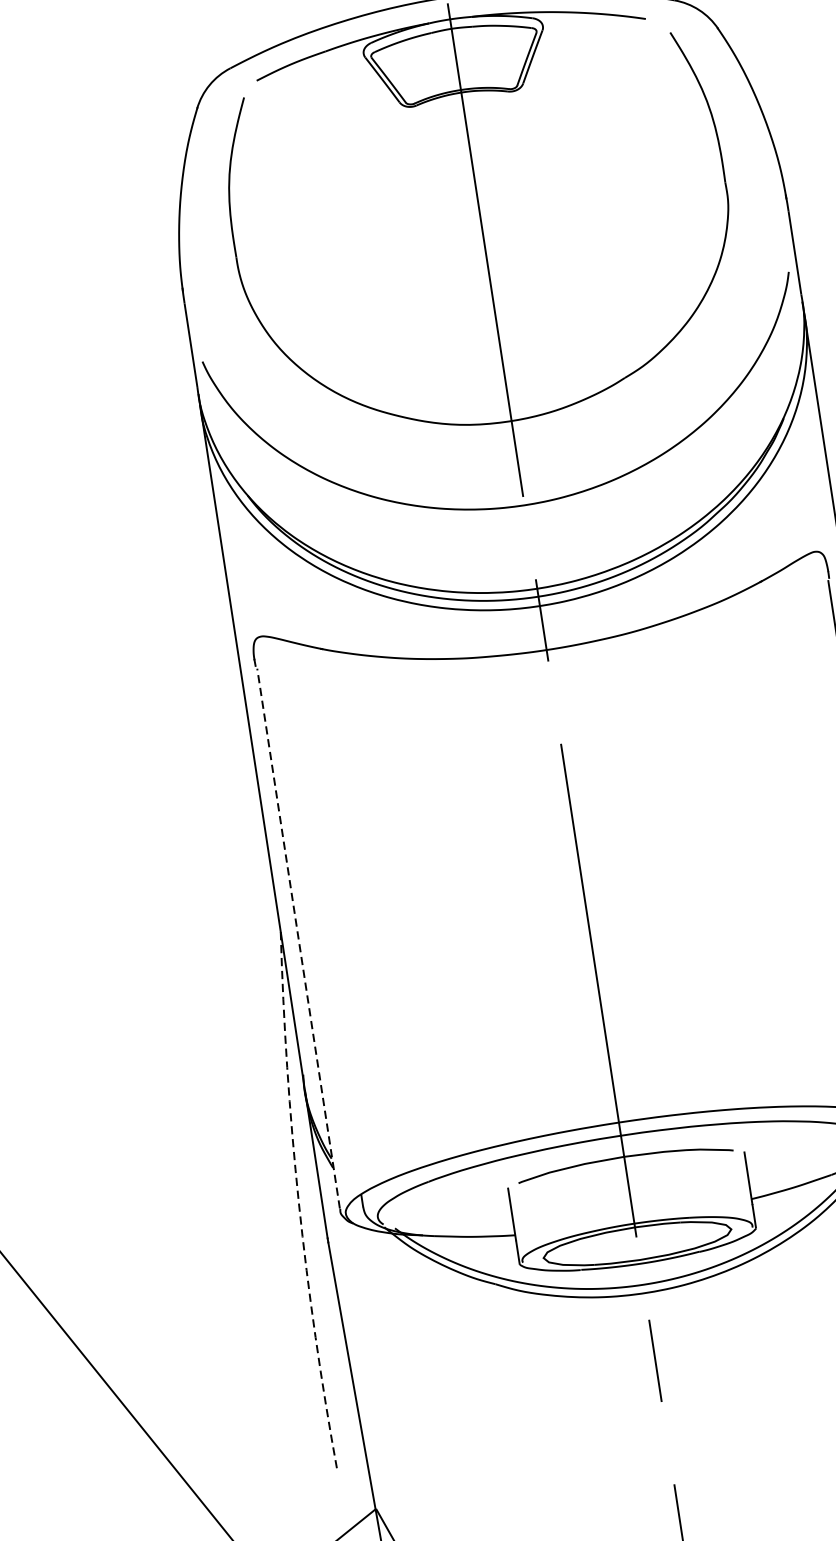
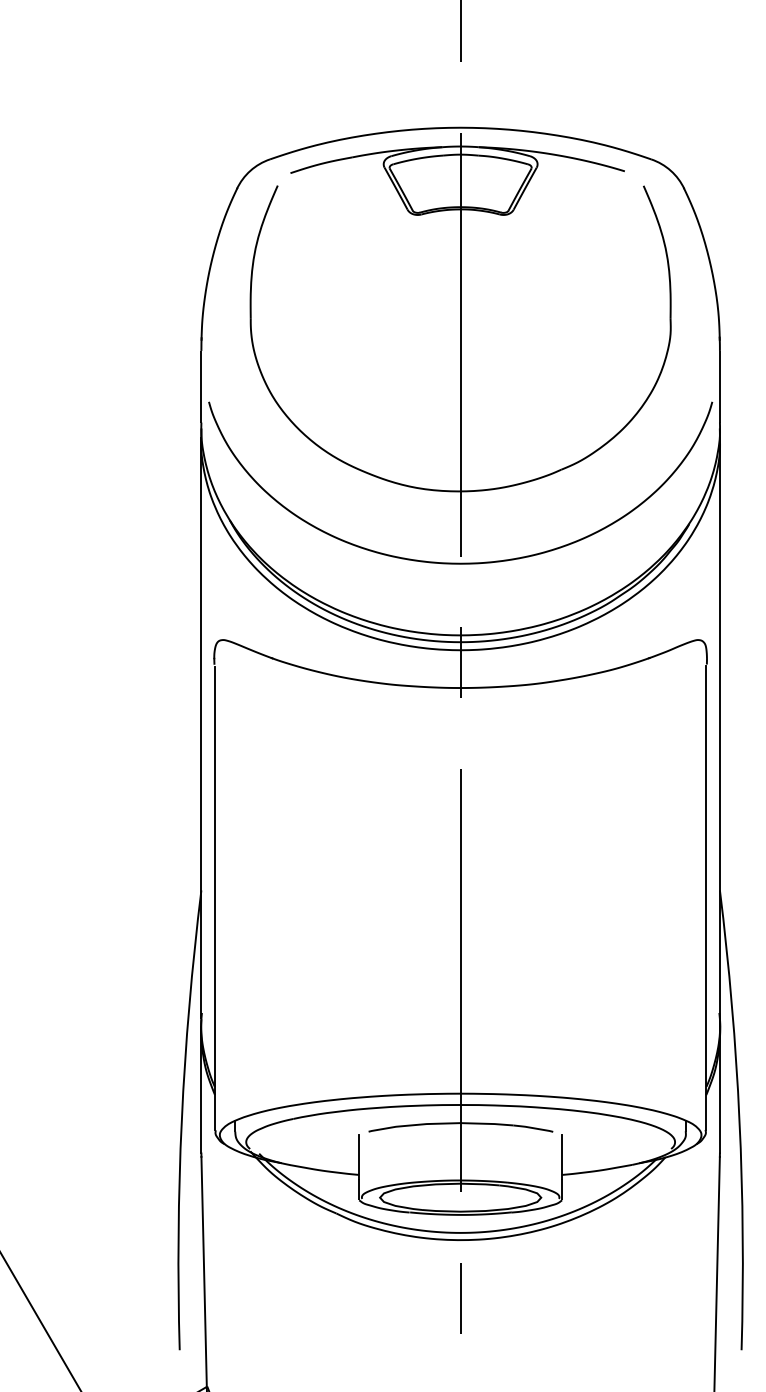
line: (298, 938) -> (215, 898), dashed -> solid
arc: (298, 1202) -> (181, 1119), dashed -> solid

